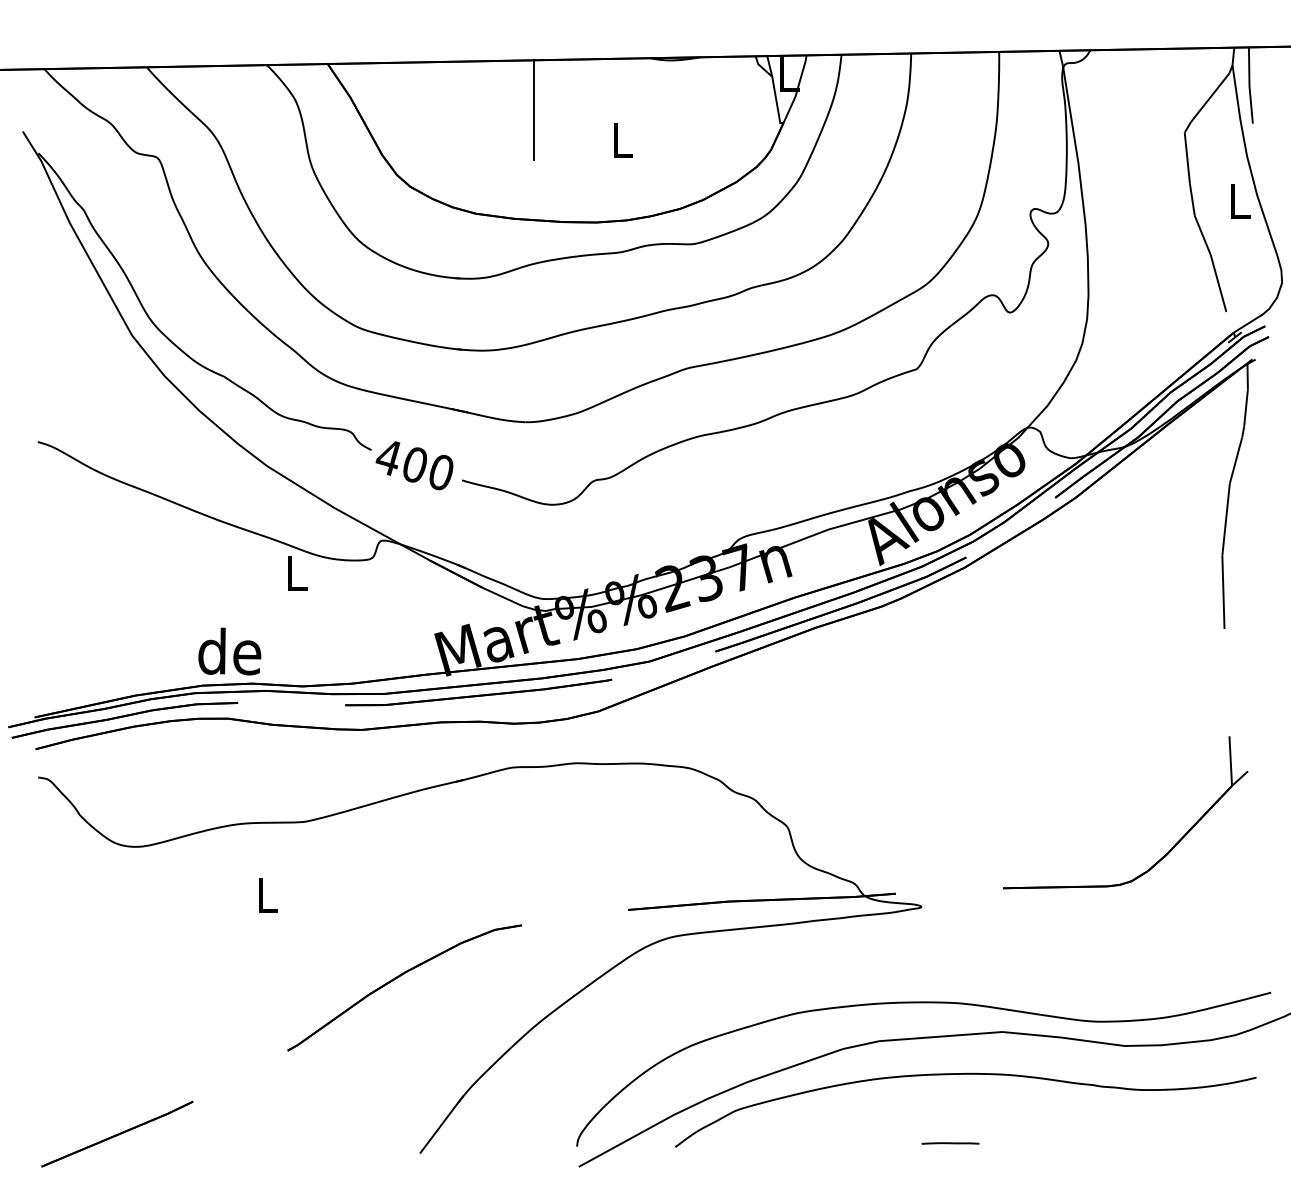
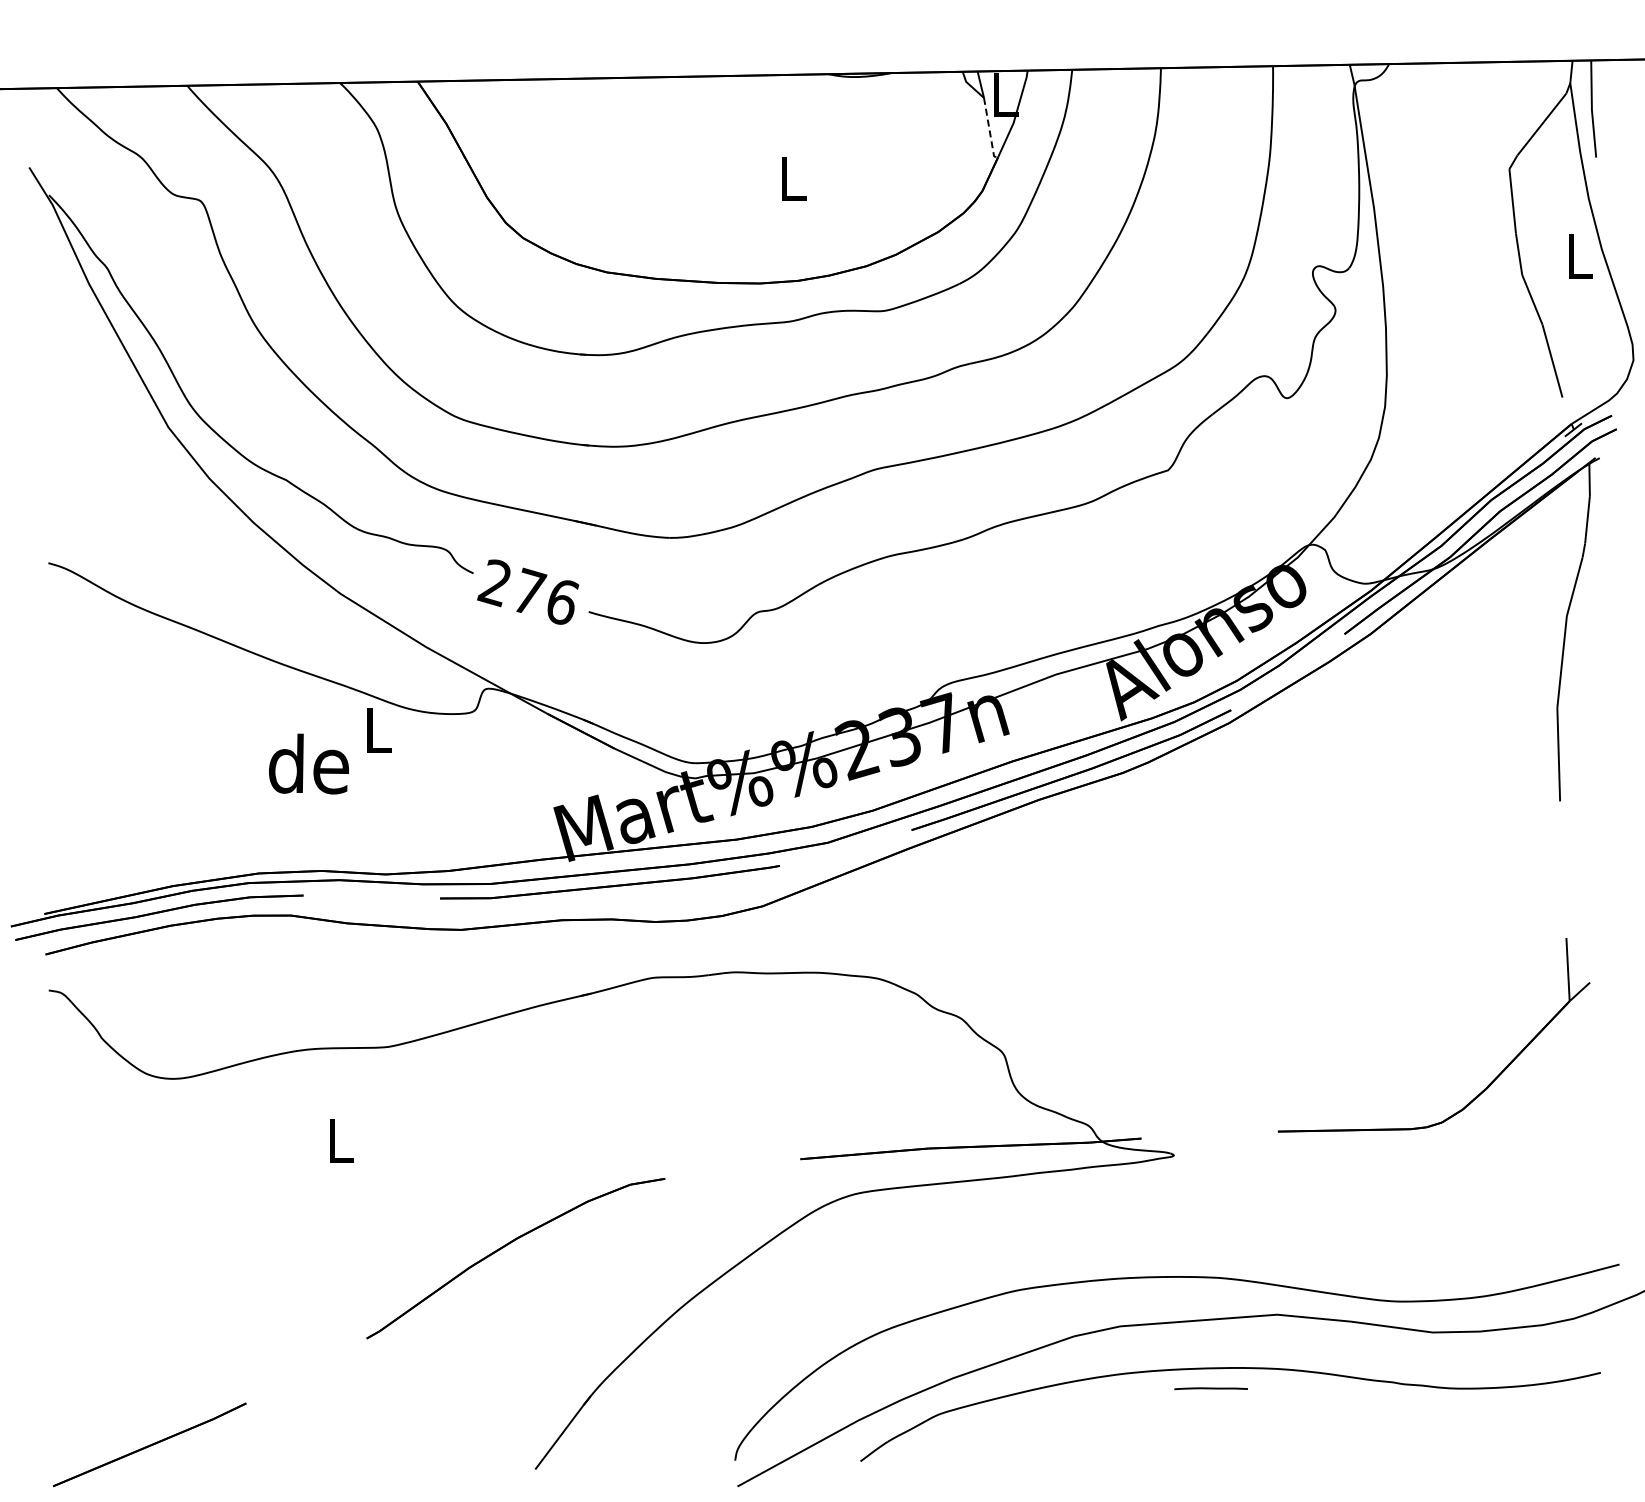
line: (776, 102) -> (989, 130), solid -> dashed
line: (534, 109) -> (680, 139), removed
text: (414, 464) -> (528, 591), 400 -> 276
text: (229, 651) -> (308, 763), moved
line: (950, 1143) -> (1210, 1388), moved

